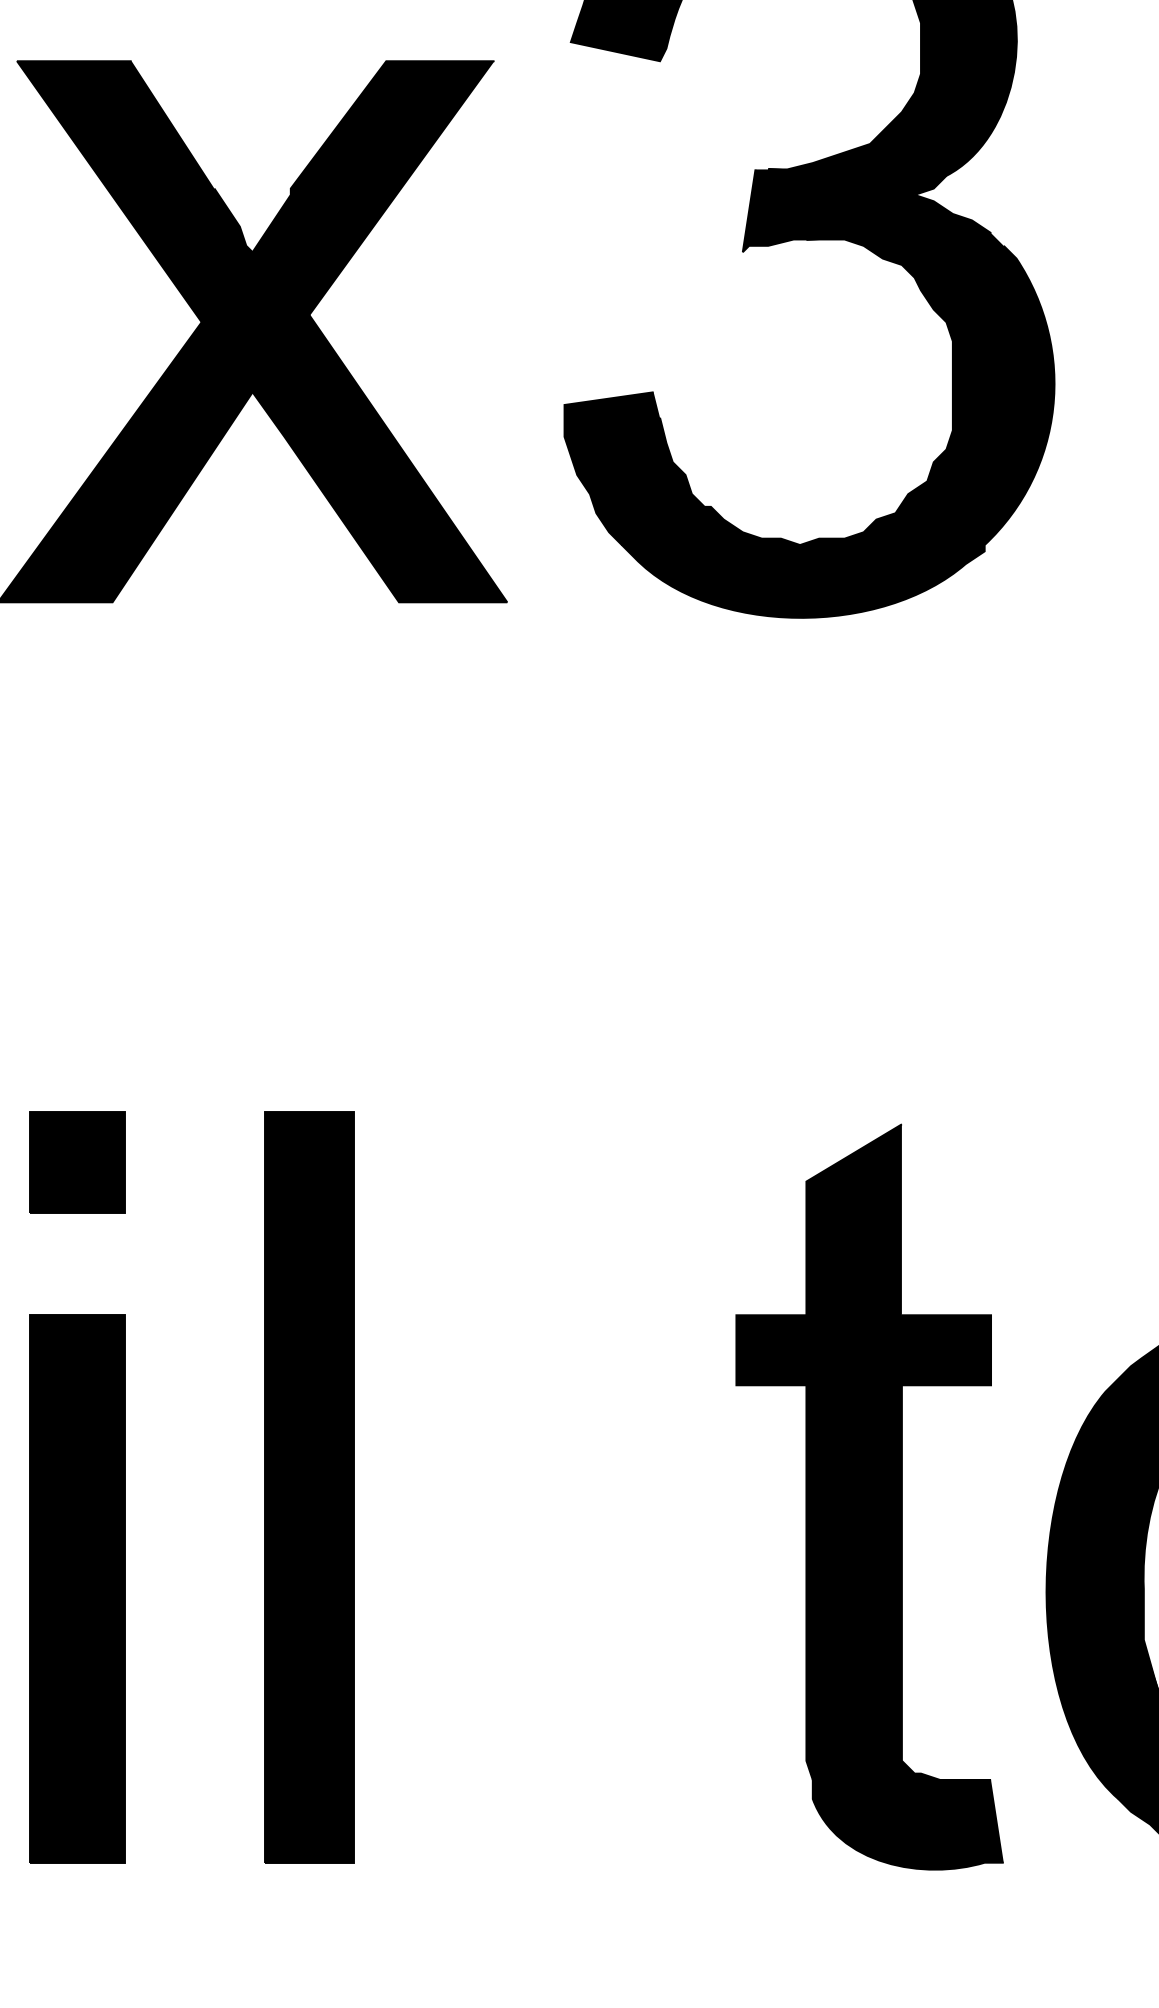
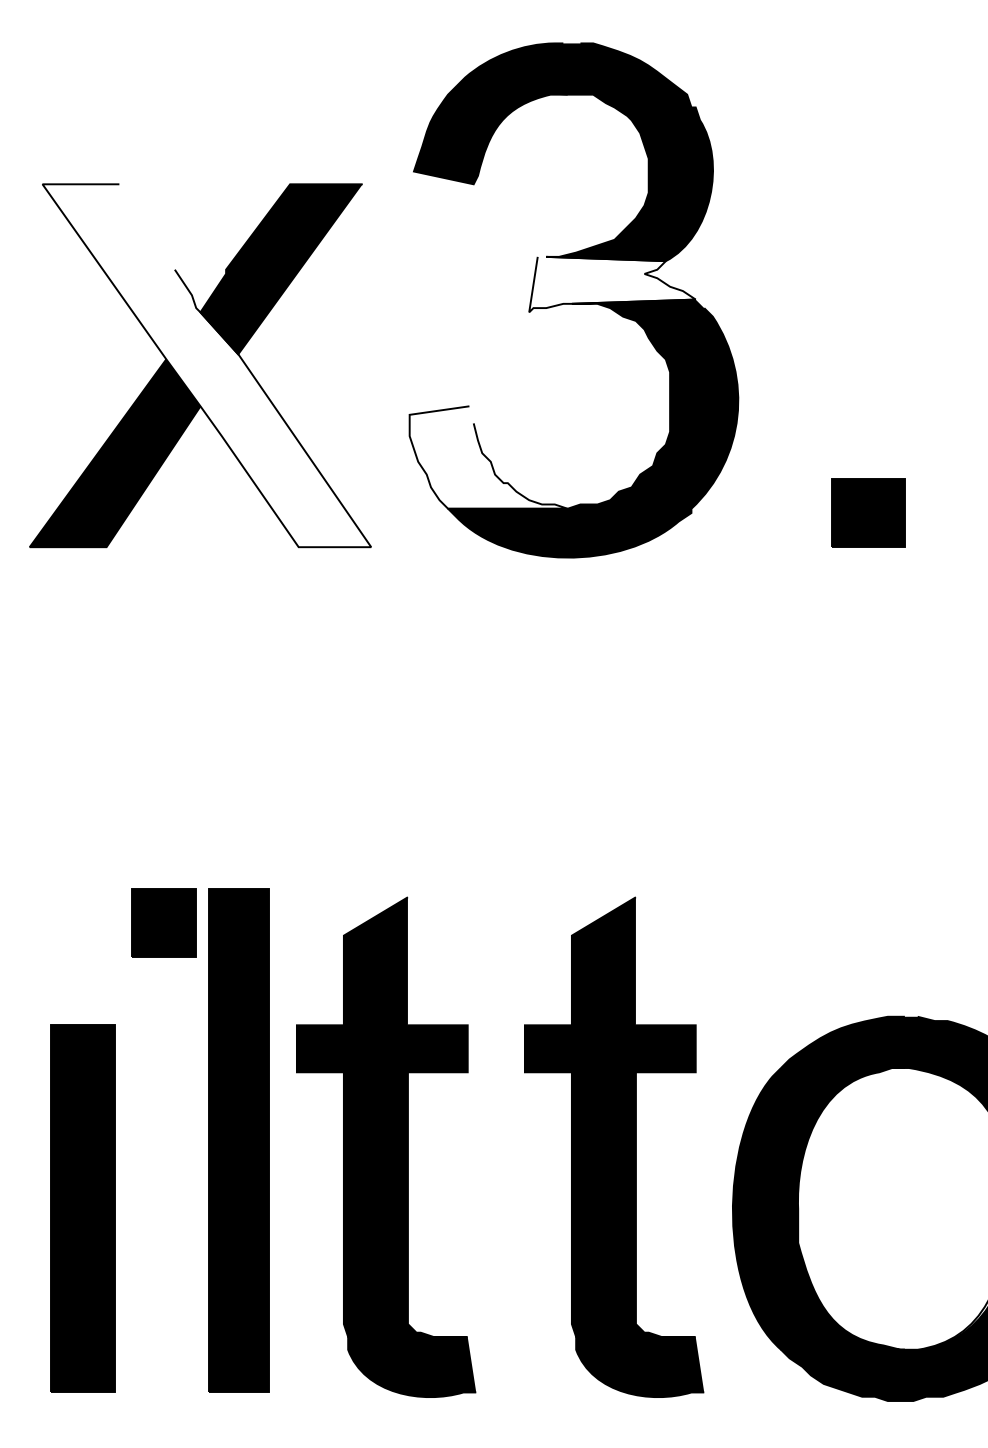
fill: (866, 210) -> (612, 284), removed
fill: (261, 331) -> (206, 365), removed
fill: (682, 468) -> (488, 457), removed
part: (76, 1161) -> (163, 922), moved
part: (529, 1495) -> (386, 1146), added

